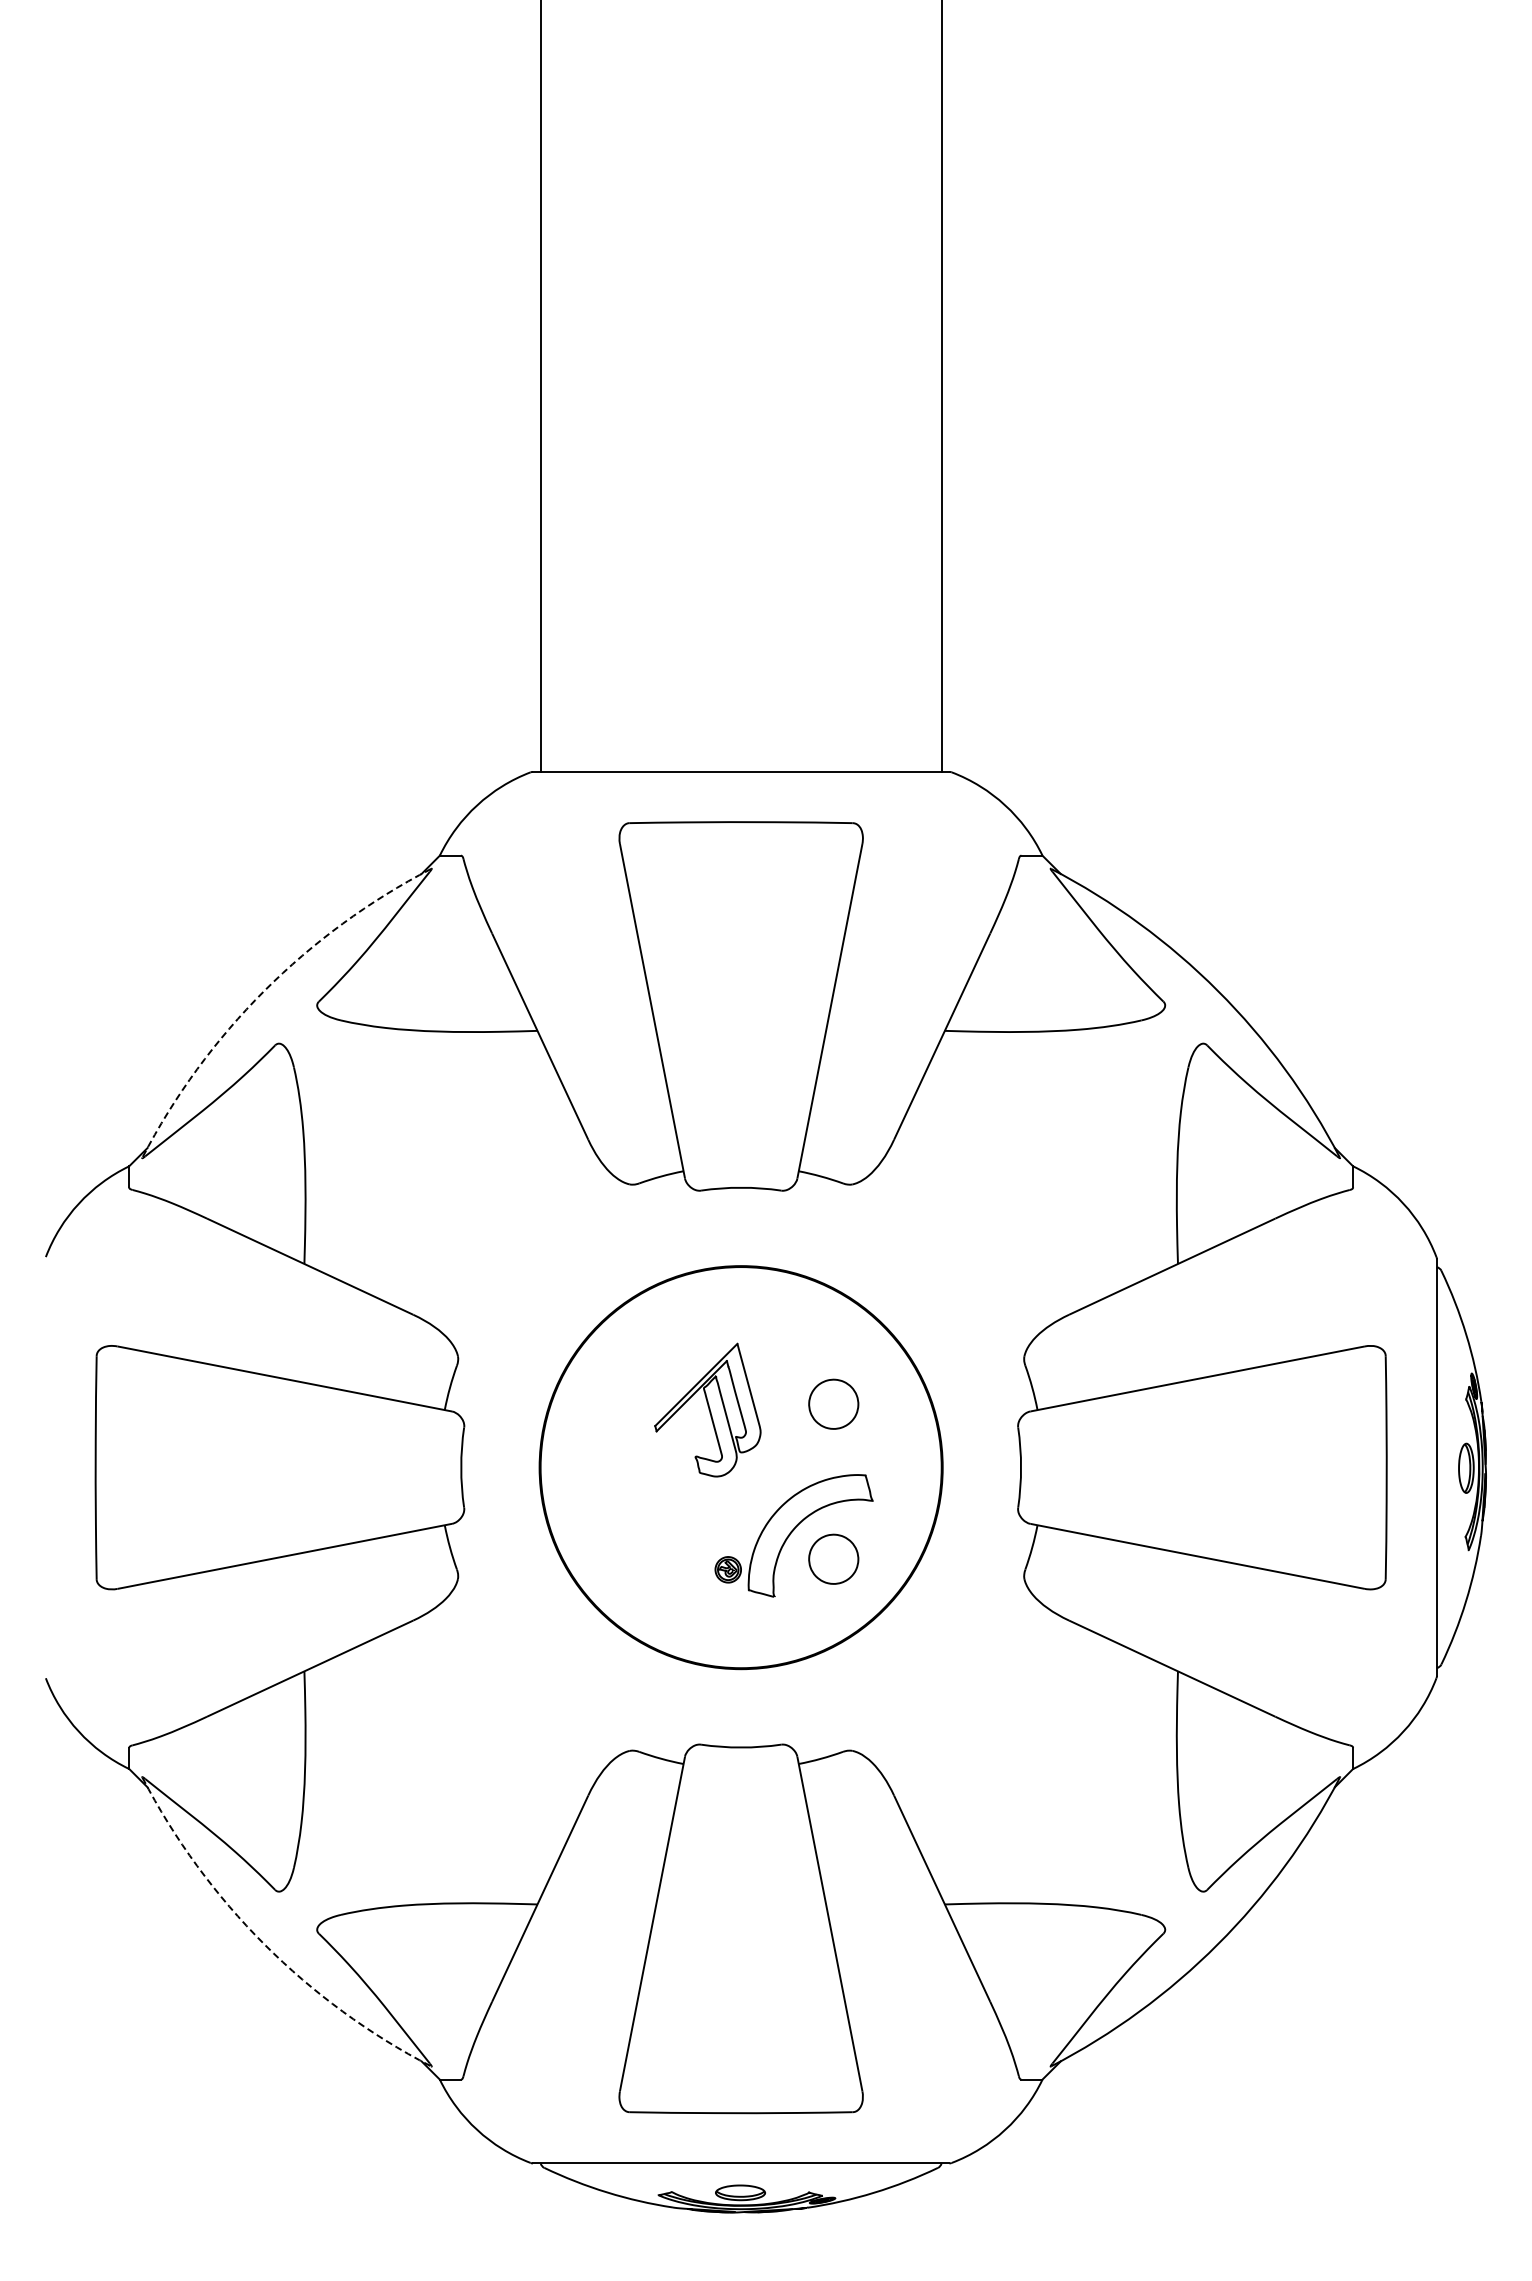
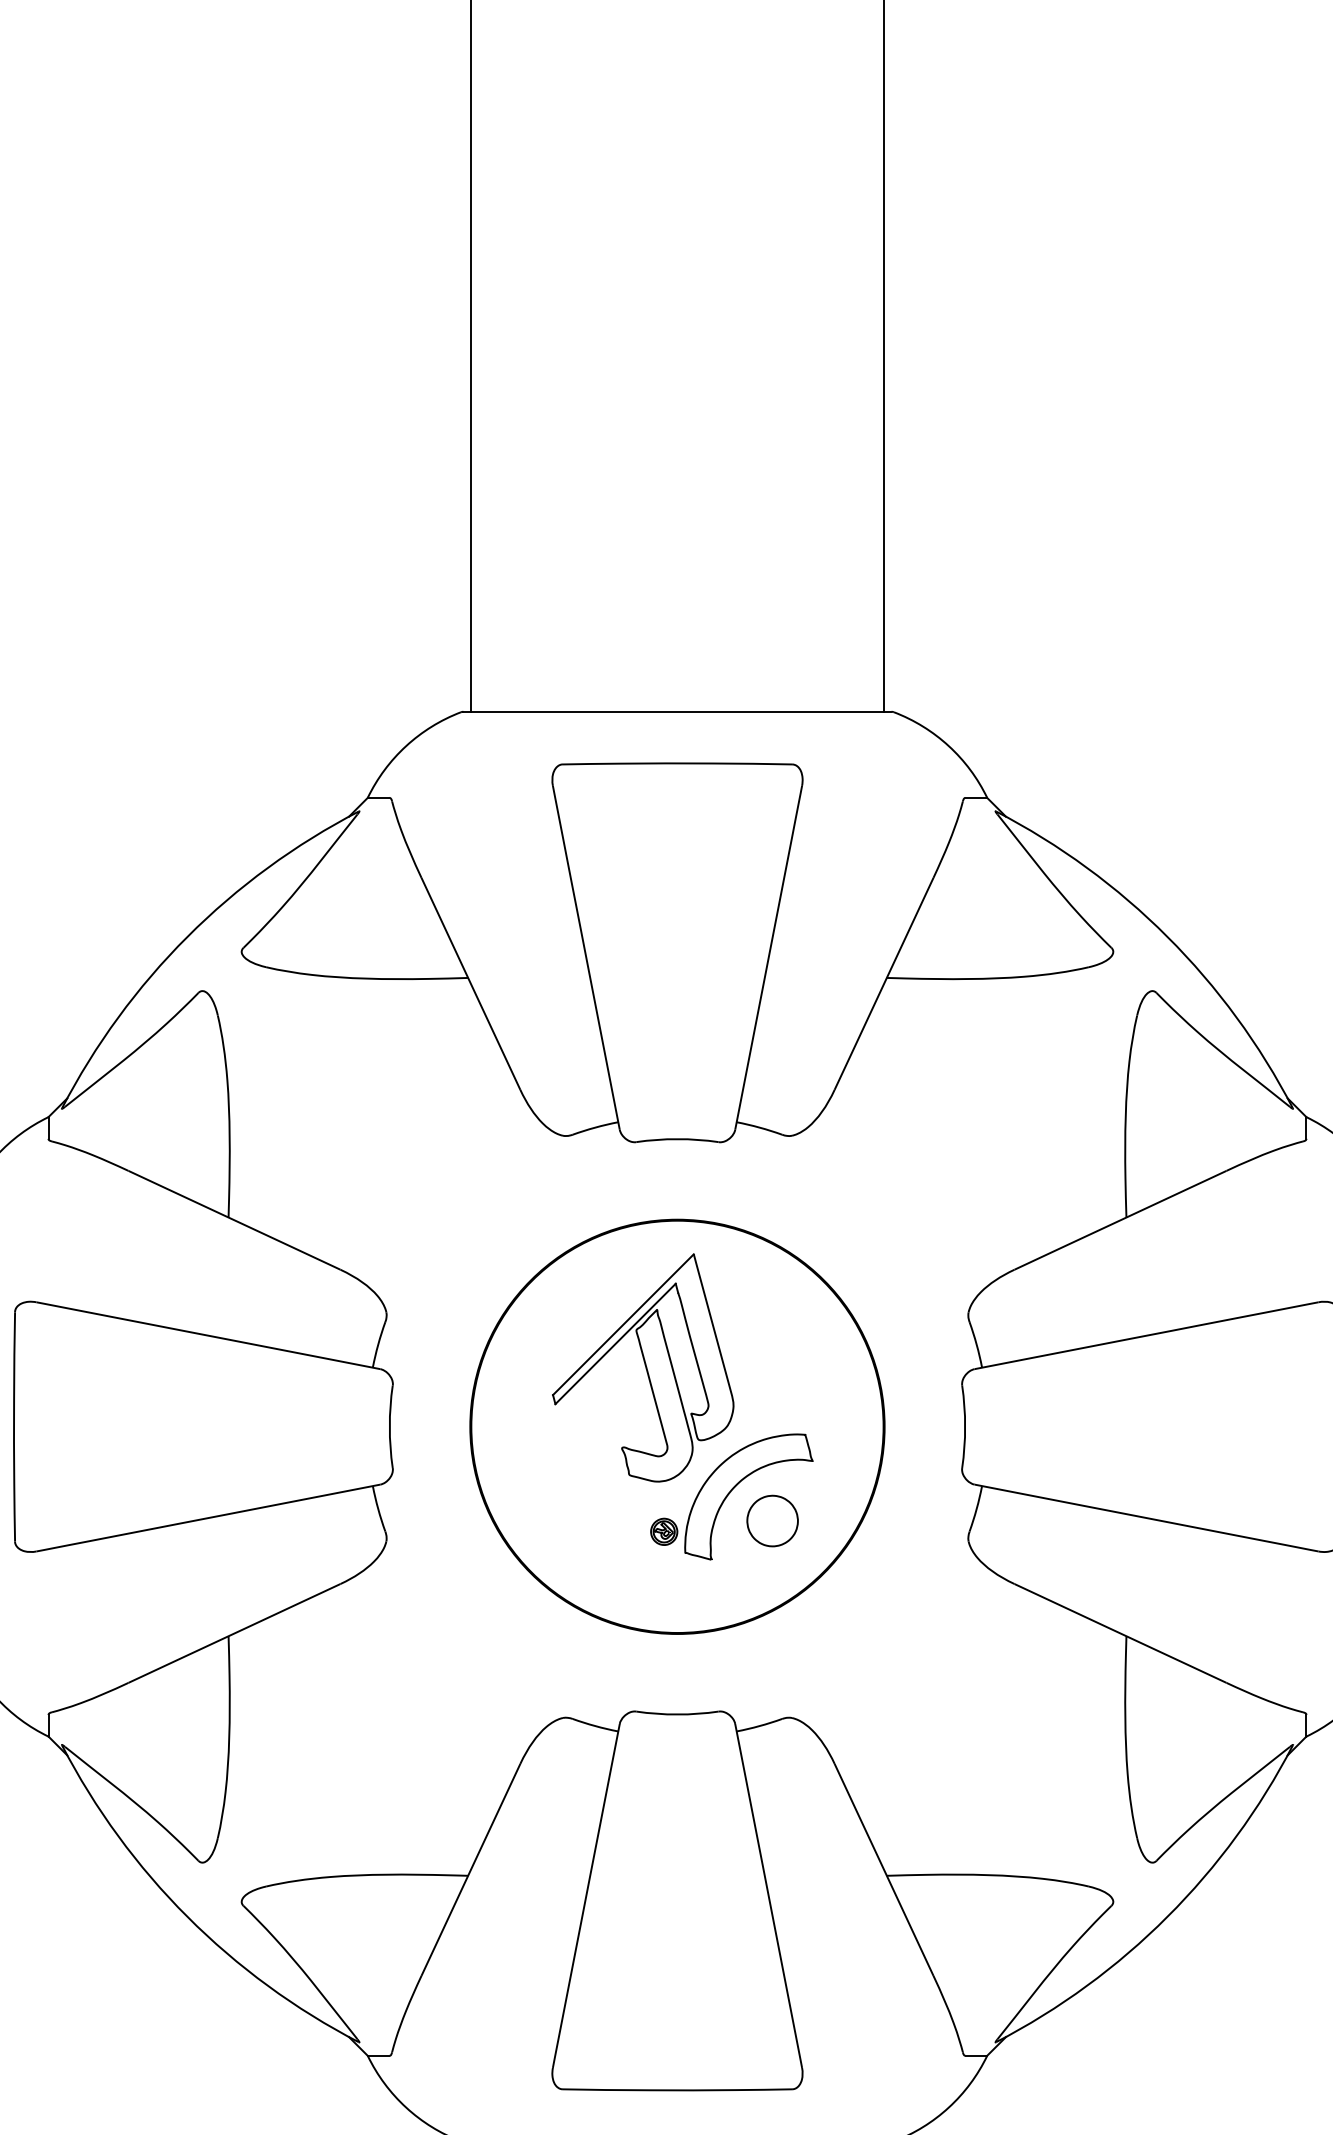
arc: (264, 990) -> (187, 936), dashed -> solid
part: (833, 1403) -> (772, 1360), removed
part: (707, 1409) -> (642, 1367), size x1.67
arc: (264, 1944) -> (187, 1916), dashed -> solid

